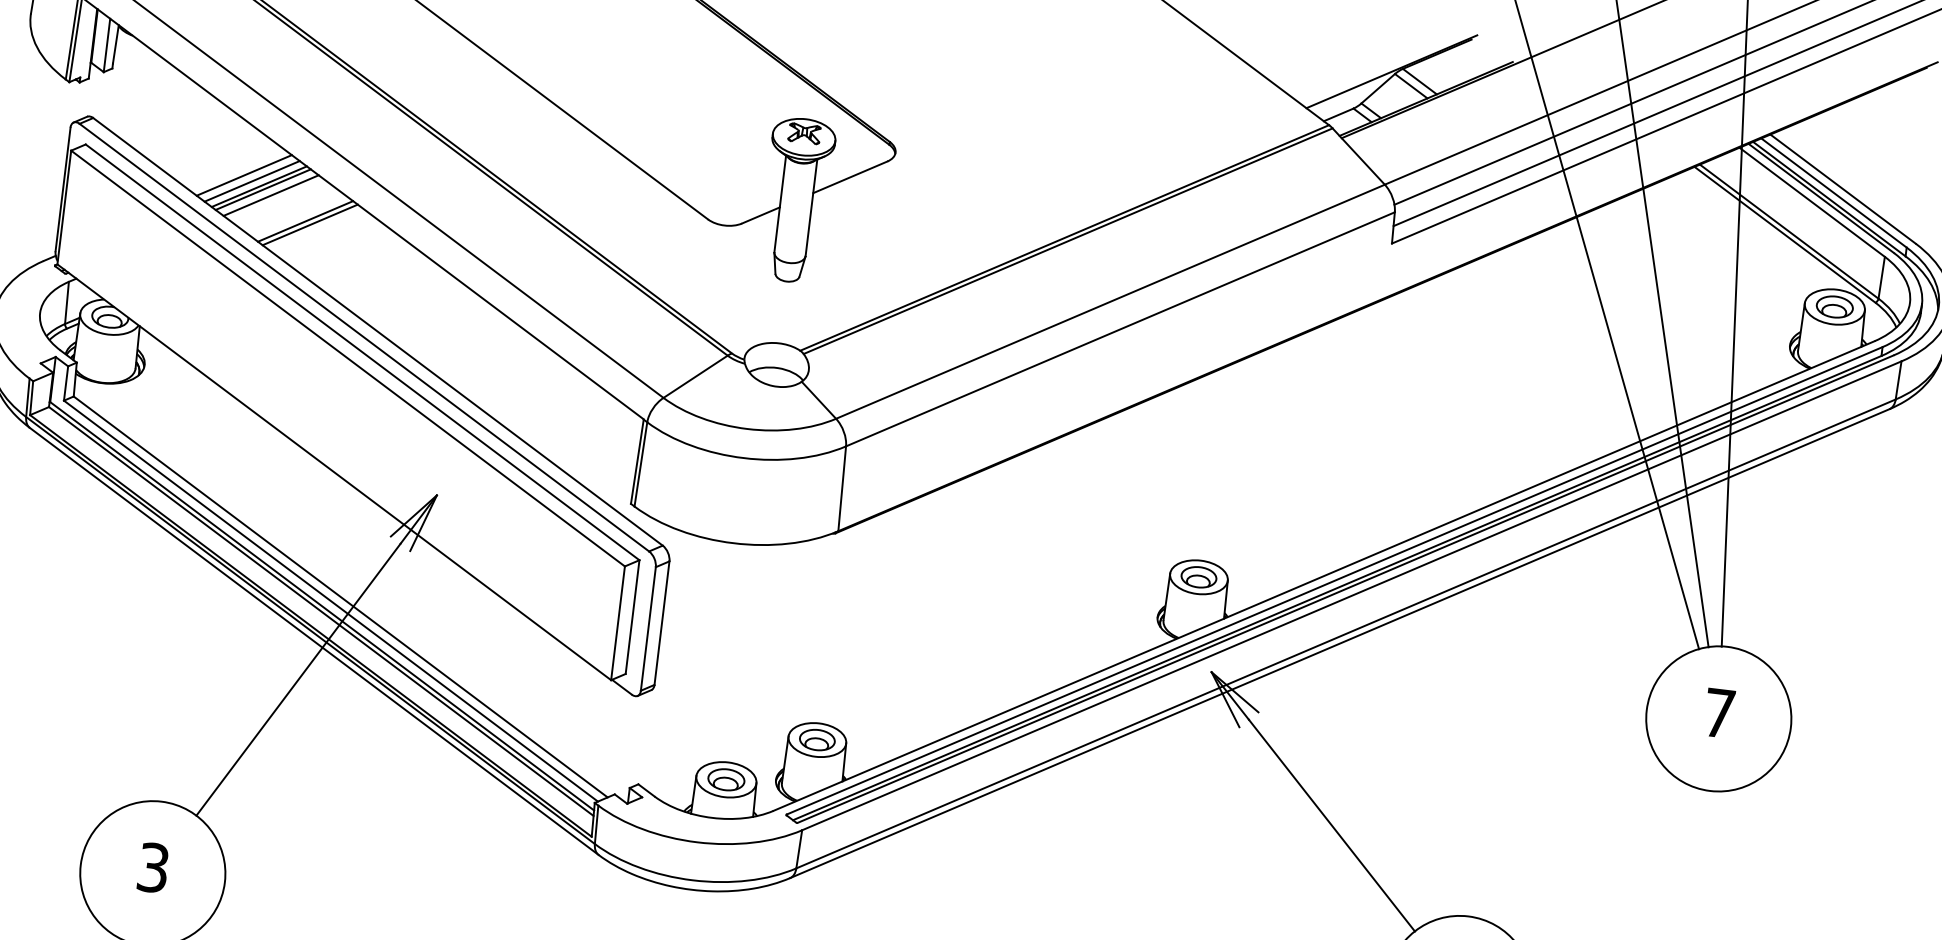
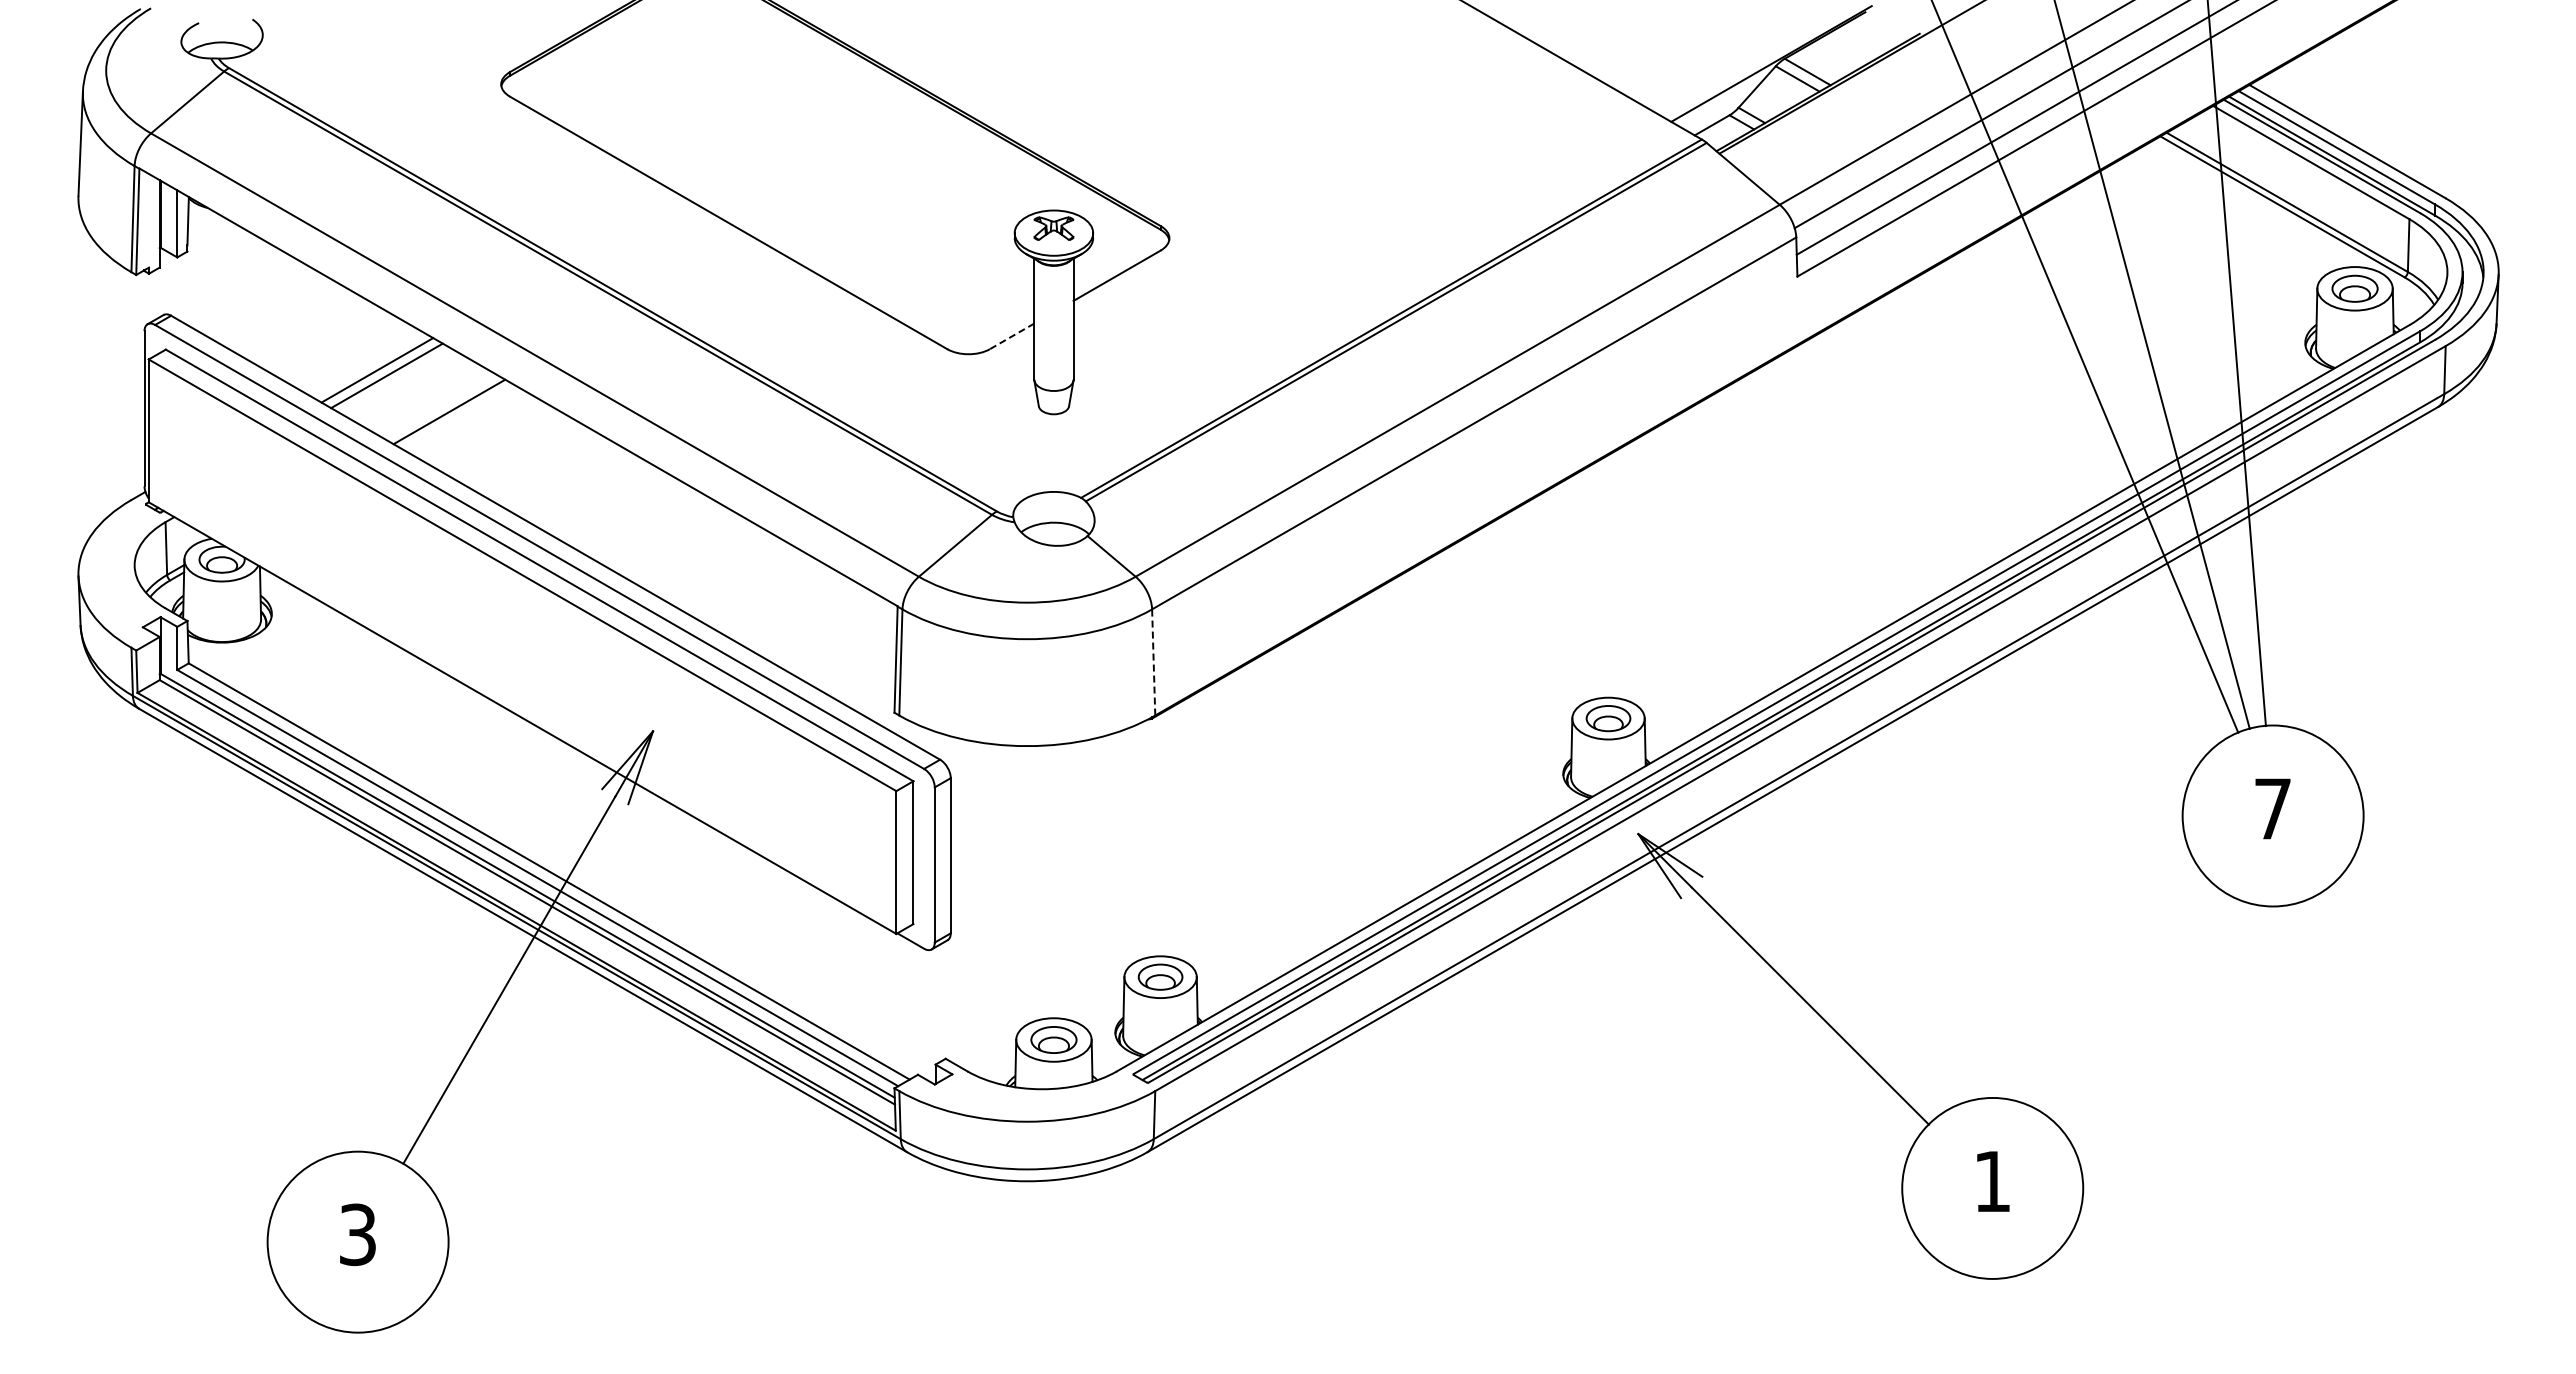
line: (244, 174) -> (366, 363), removed
line: (263, 189) -> (392, 378), removed
line: (270, 195) -> (402, 384), removed
line: (761, 215) -> (1012, 336), solid -> dashed
line: (310, 224) -> (455, 415), removed
line: (842, 488) -> (1153, 661), solid -> dashed

